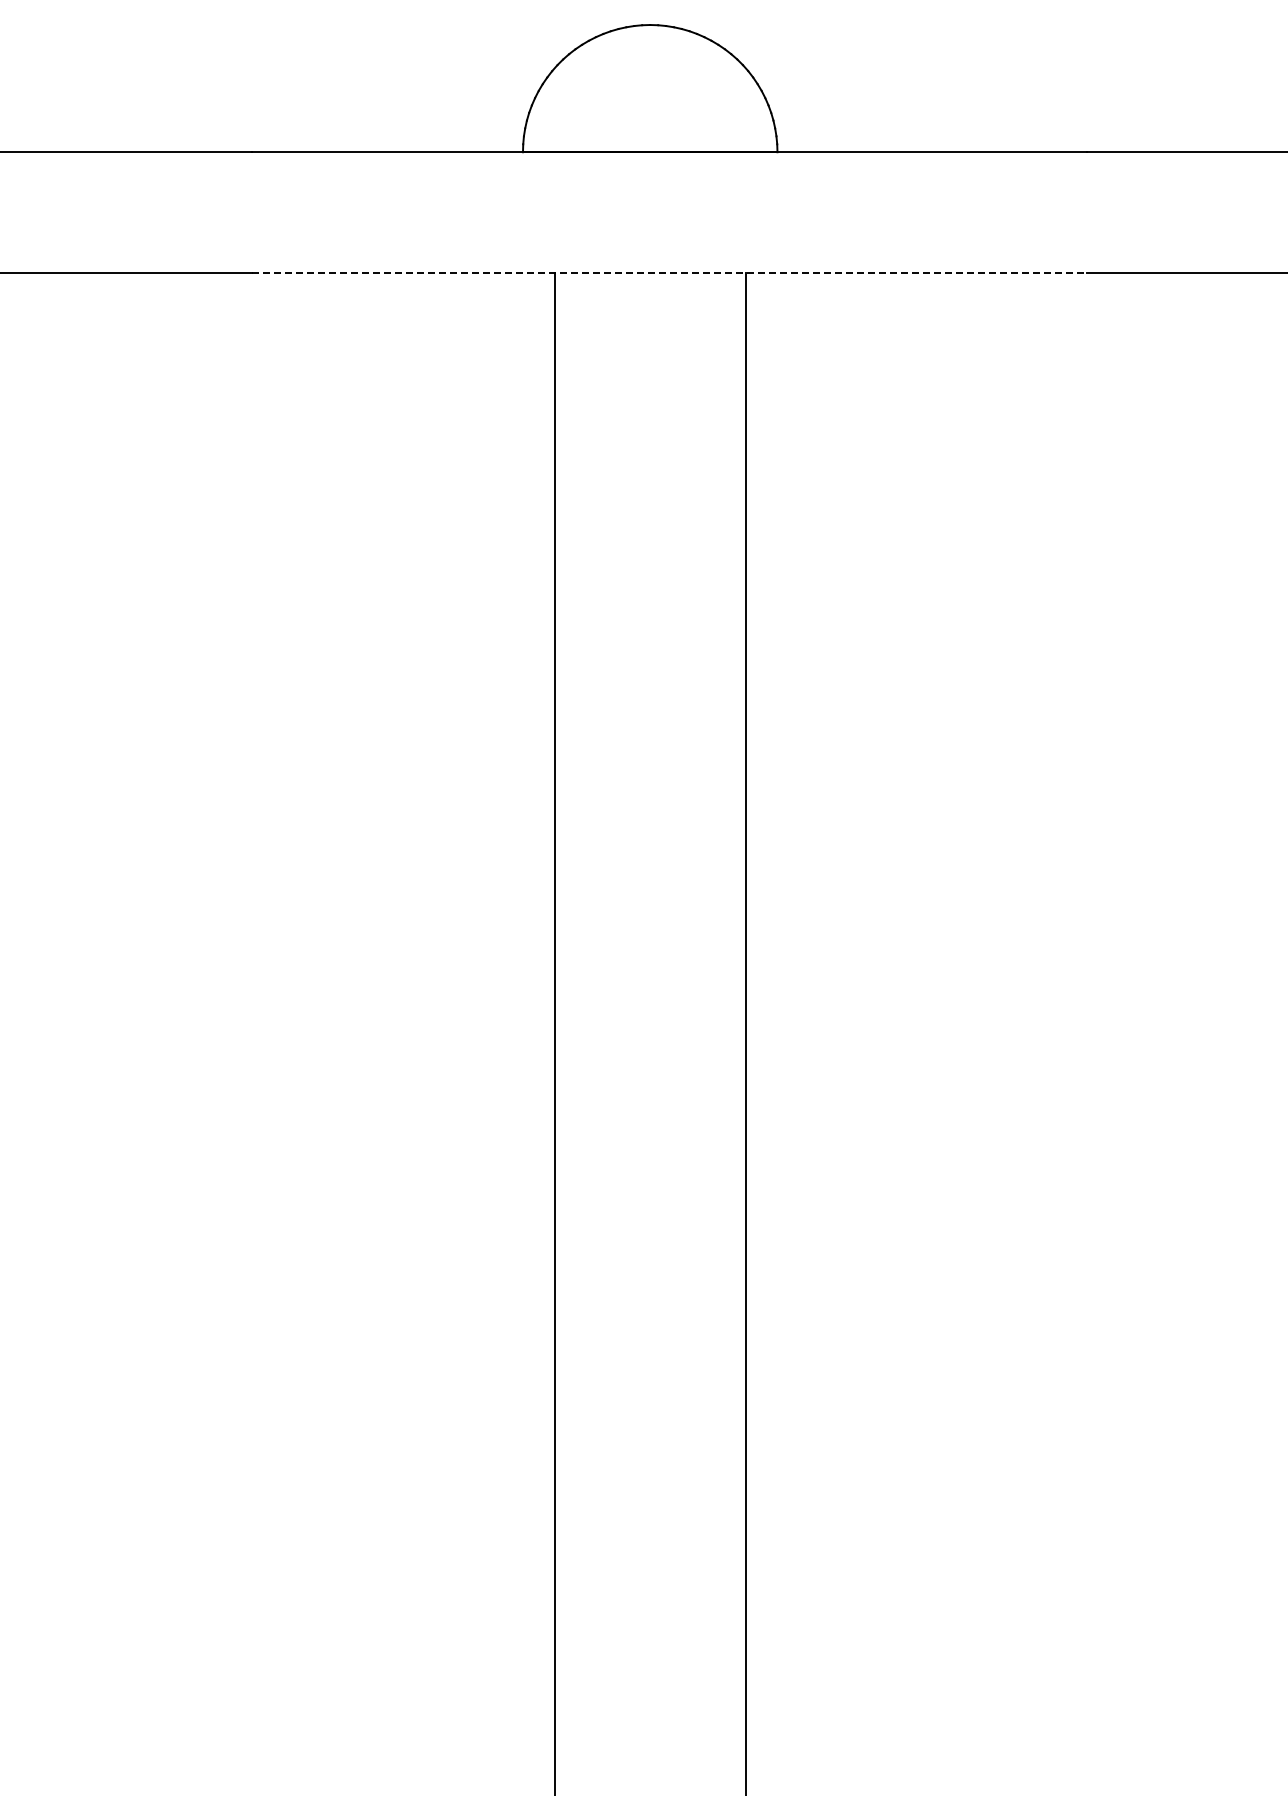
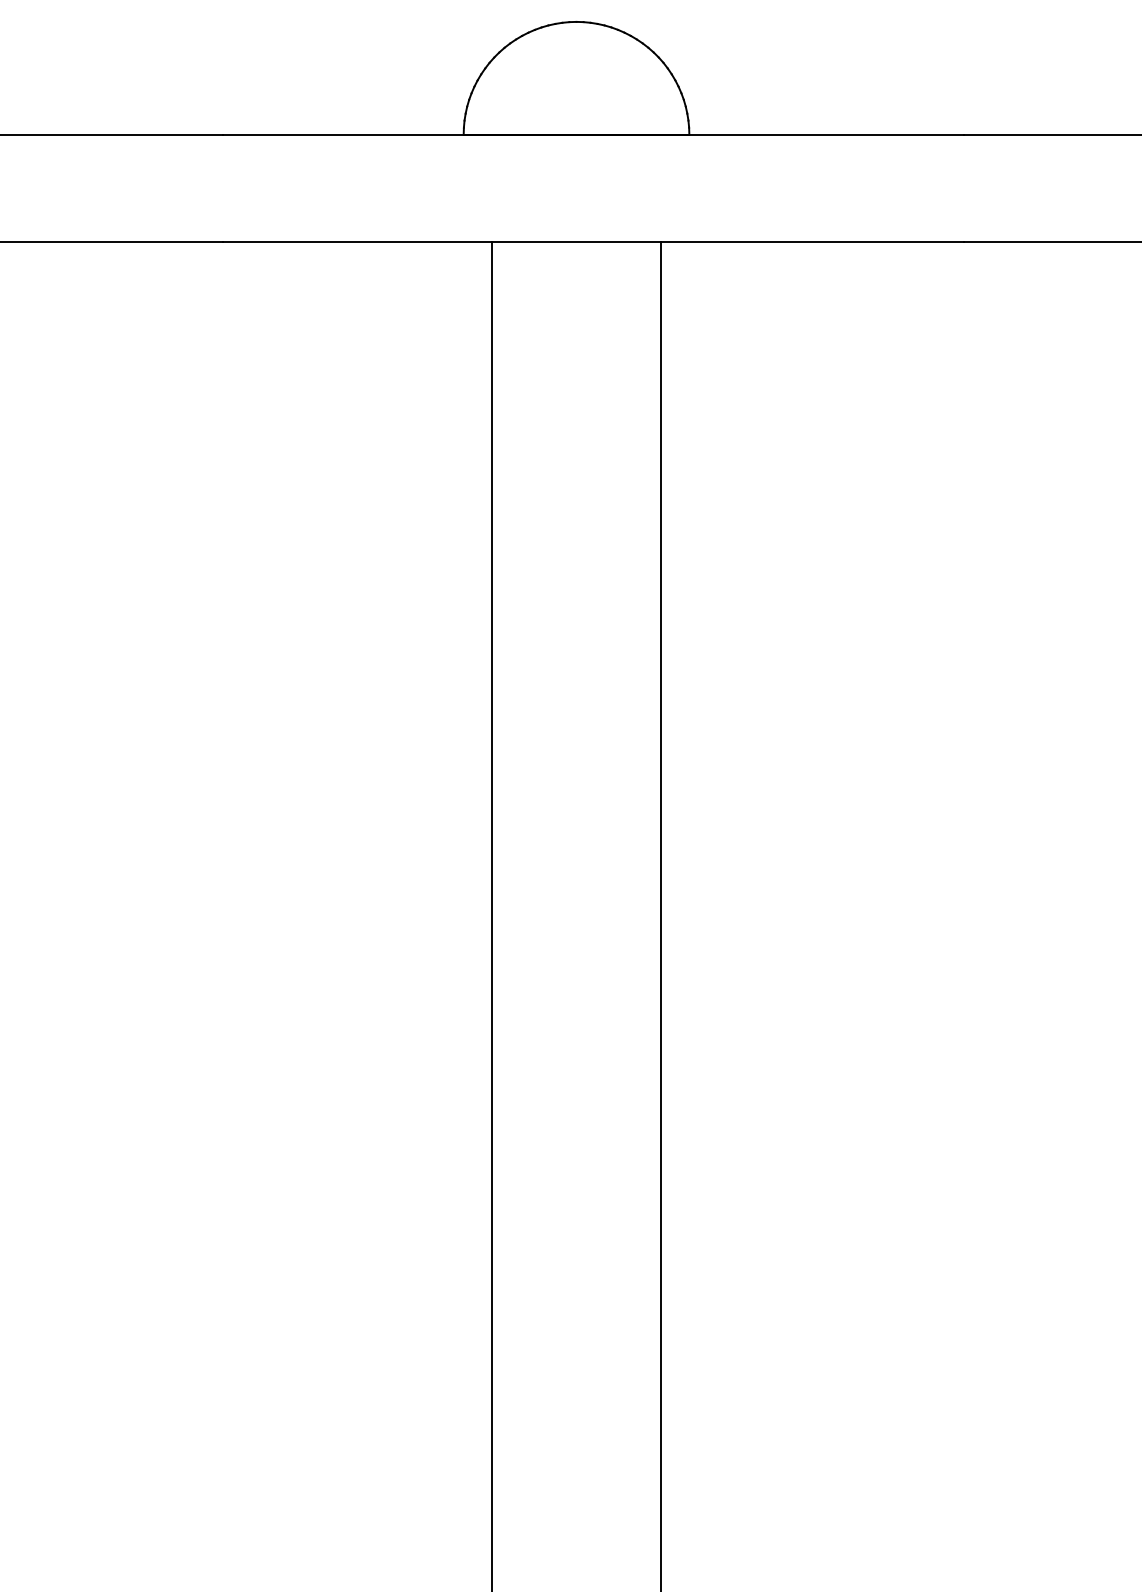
line: (669, 273) -> (593, 242), dashed -> solid

